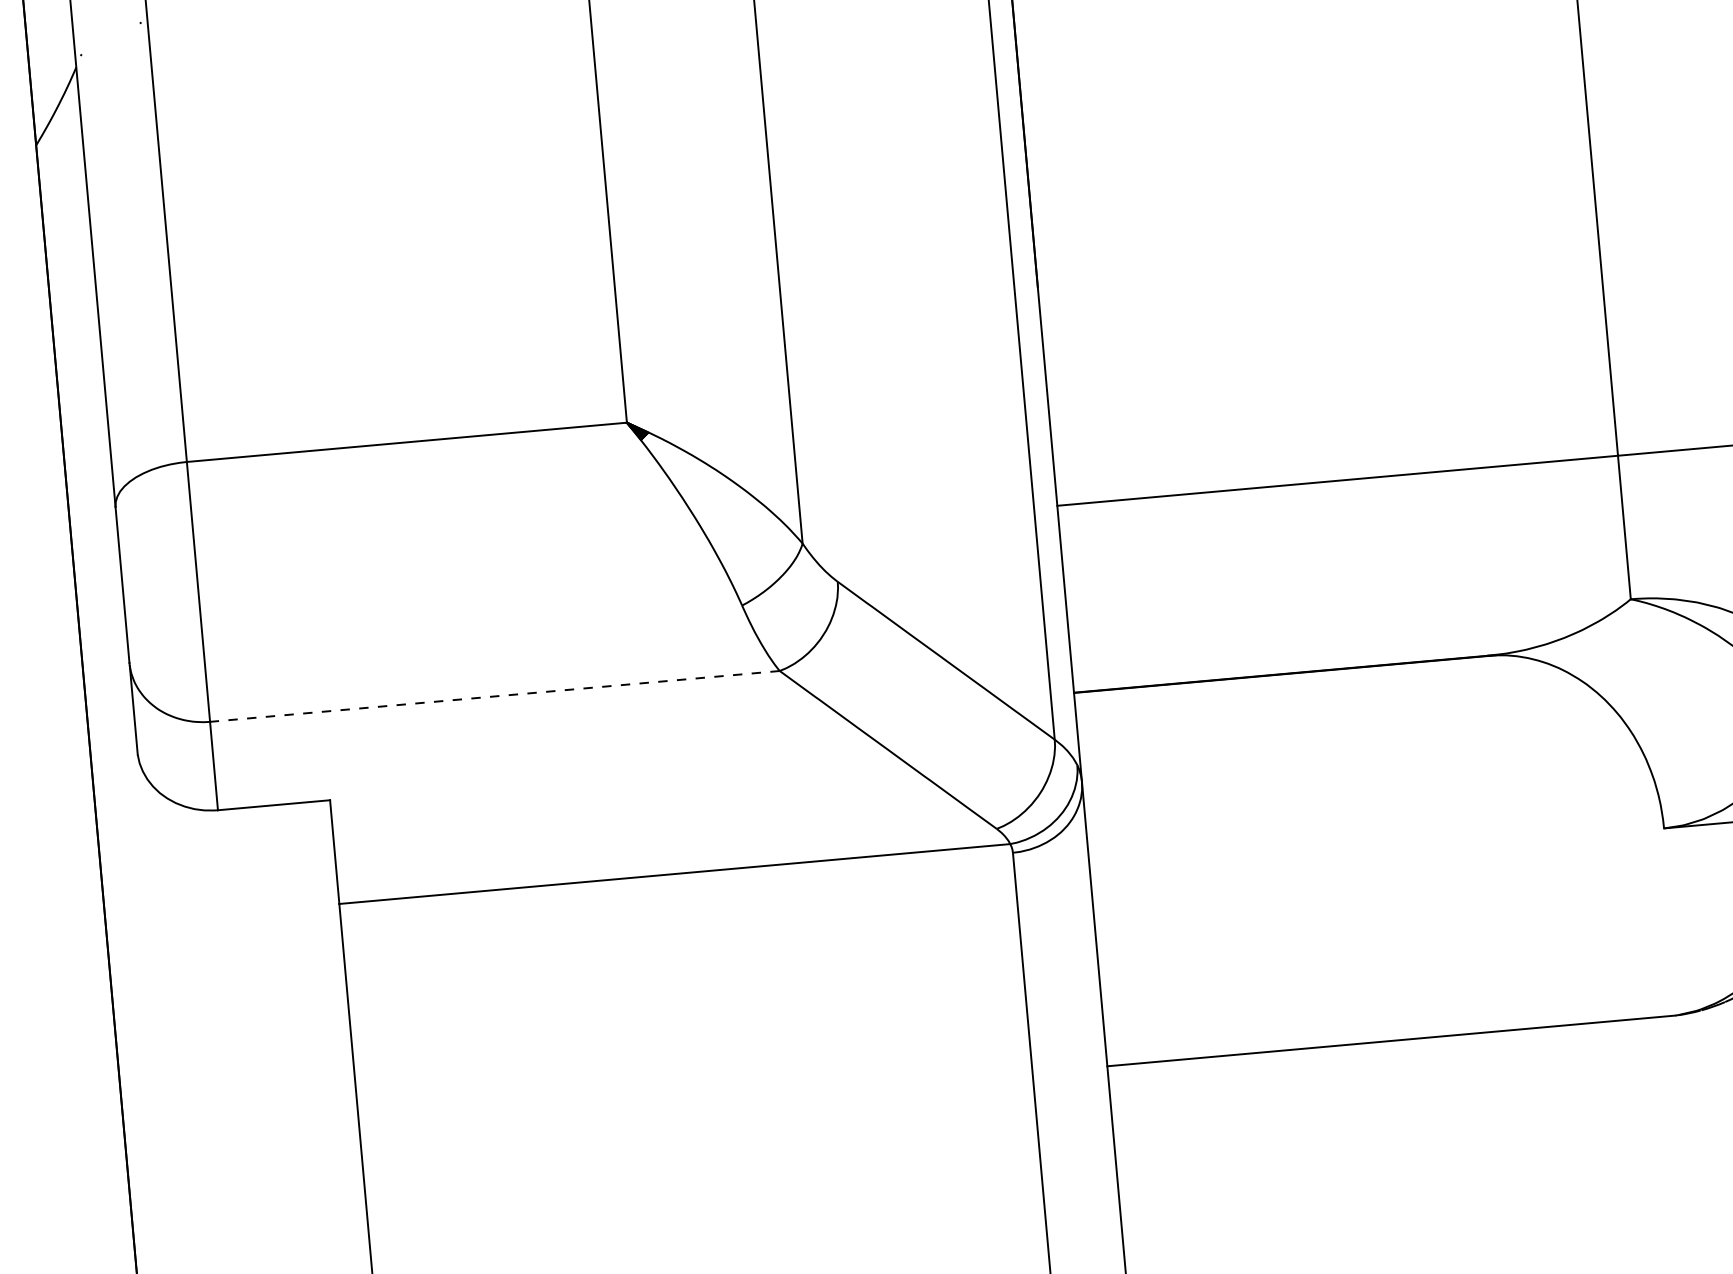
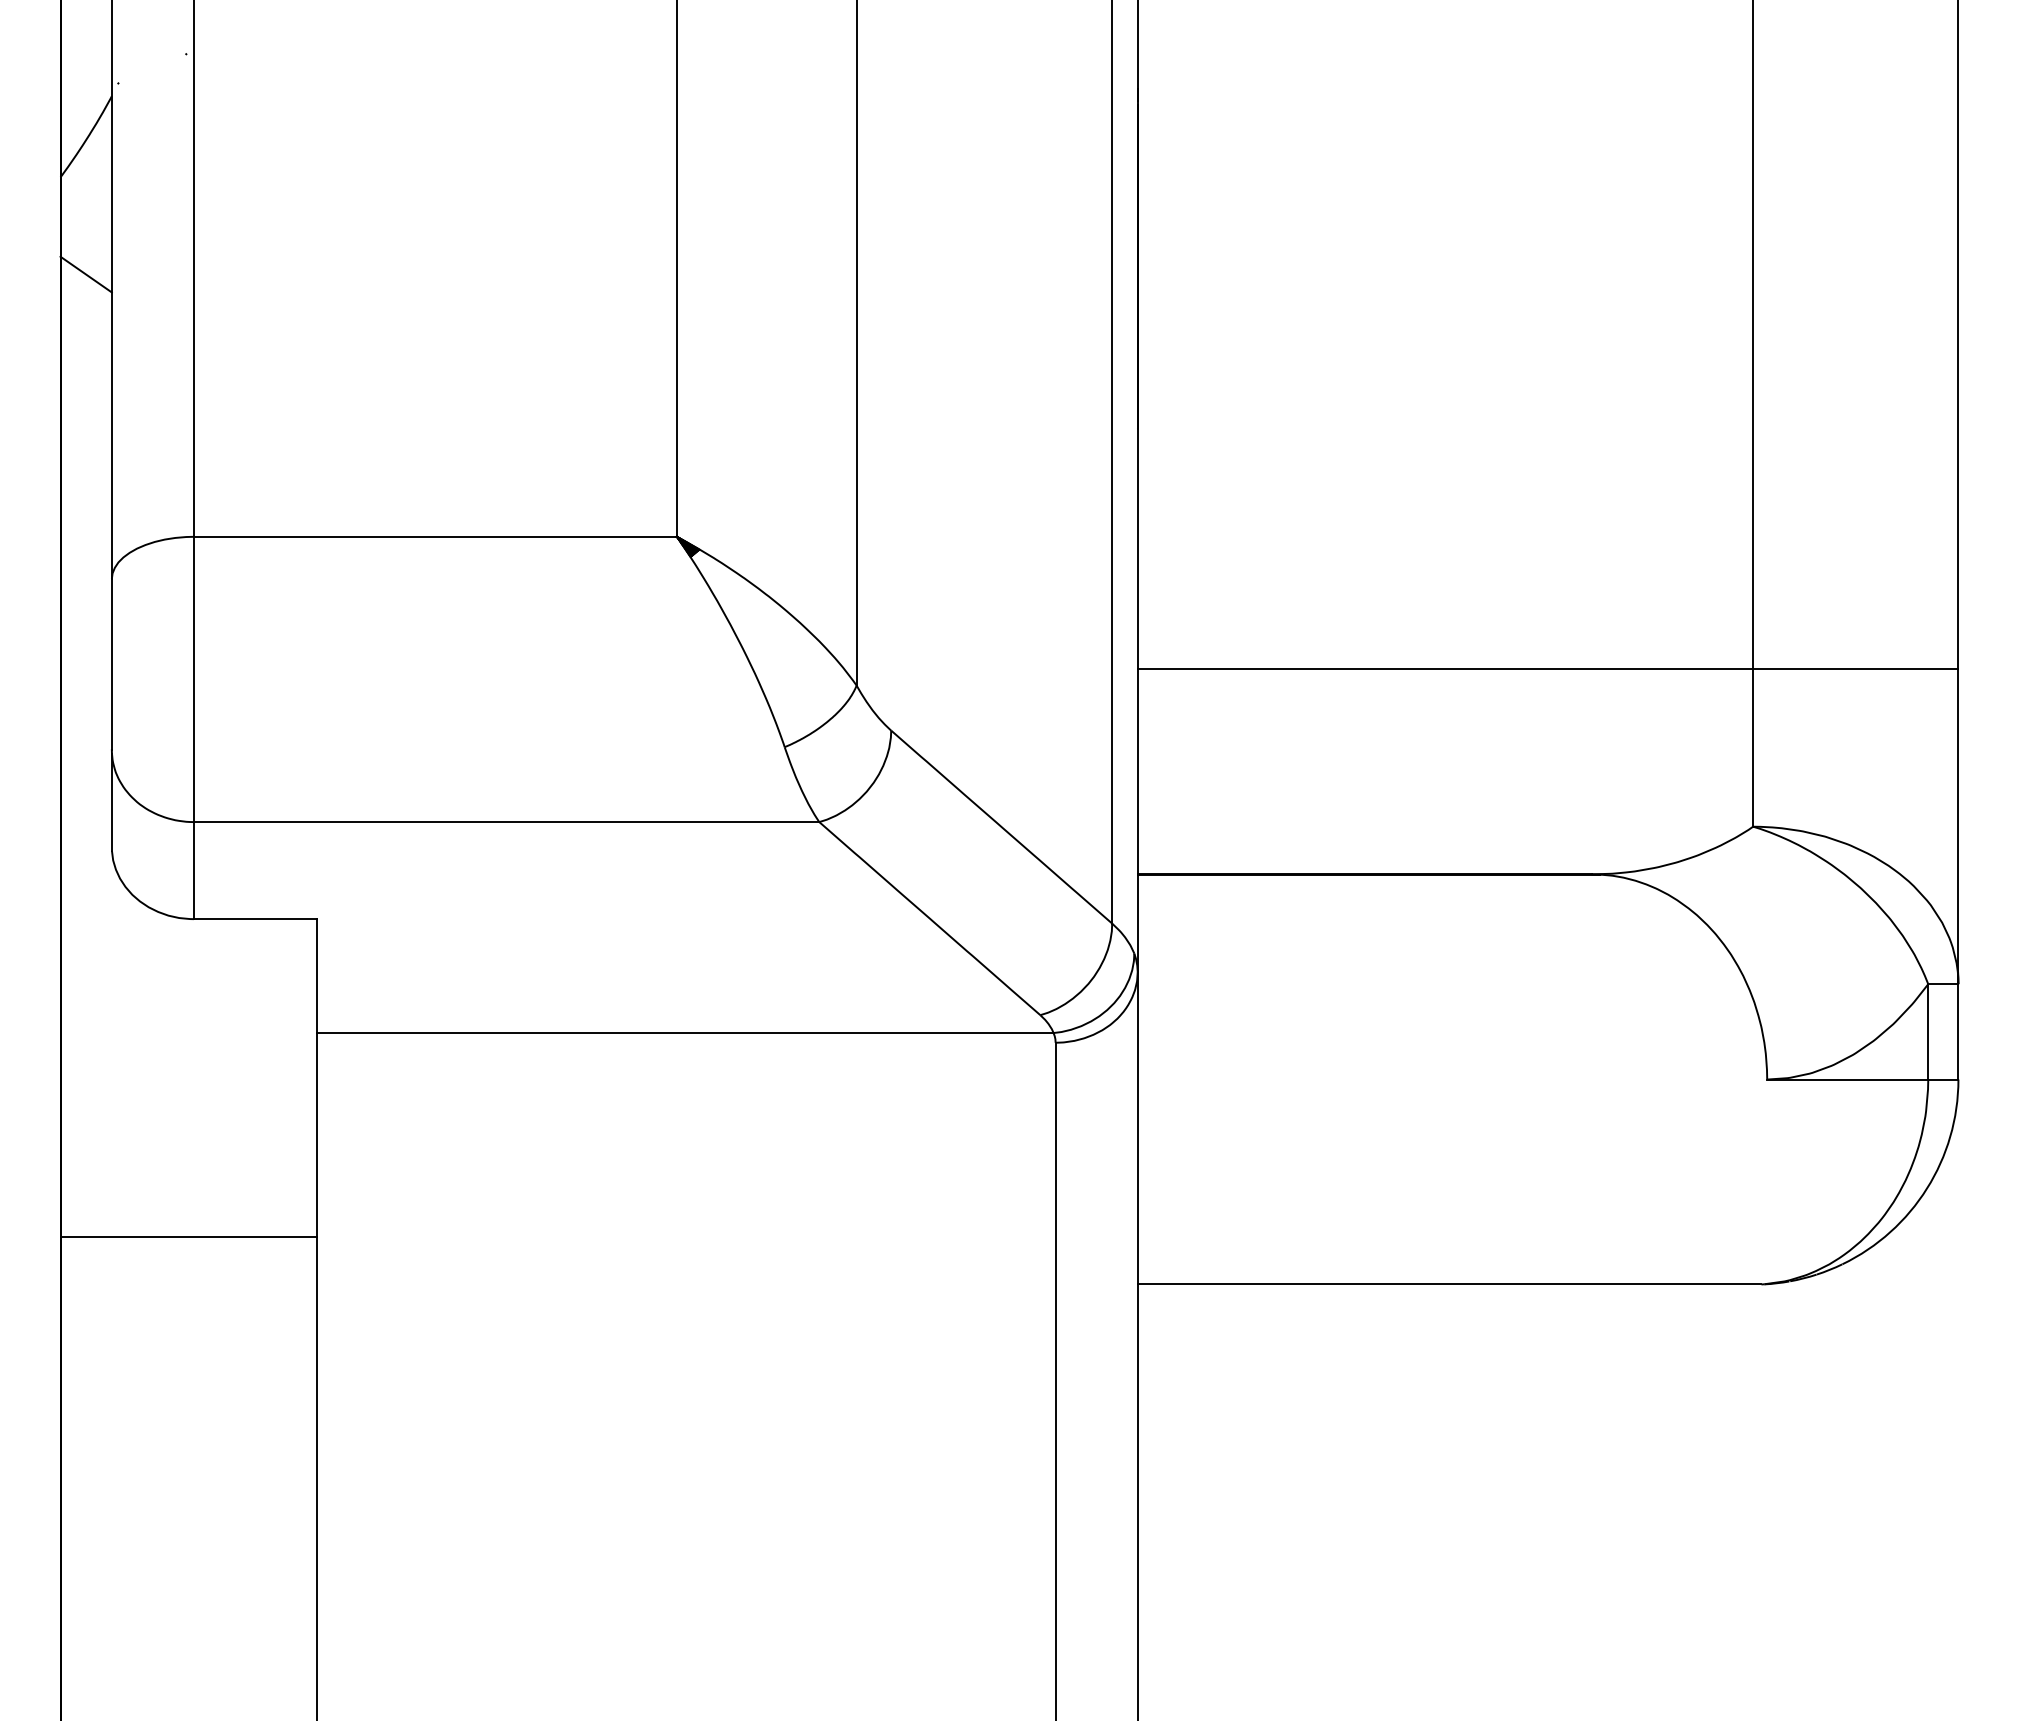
line: (66, 231) -> (85, 274), added
line: (494, 696) -> (506, 822), dashed -> solid
line: (238, 1100) -> (188, 1237), added

